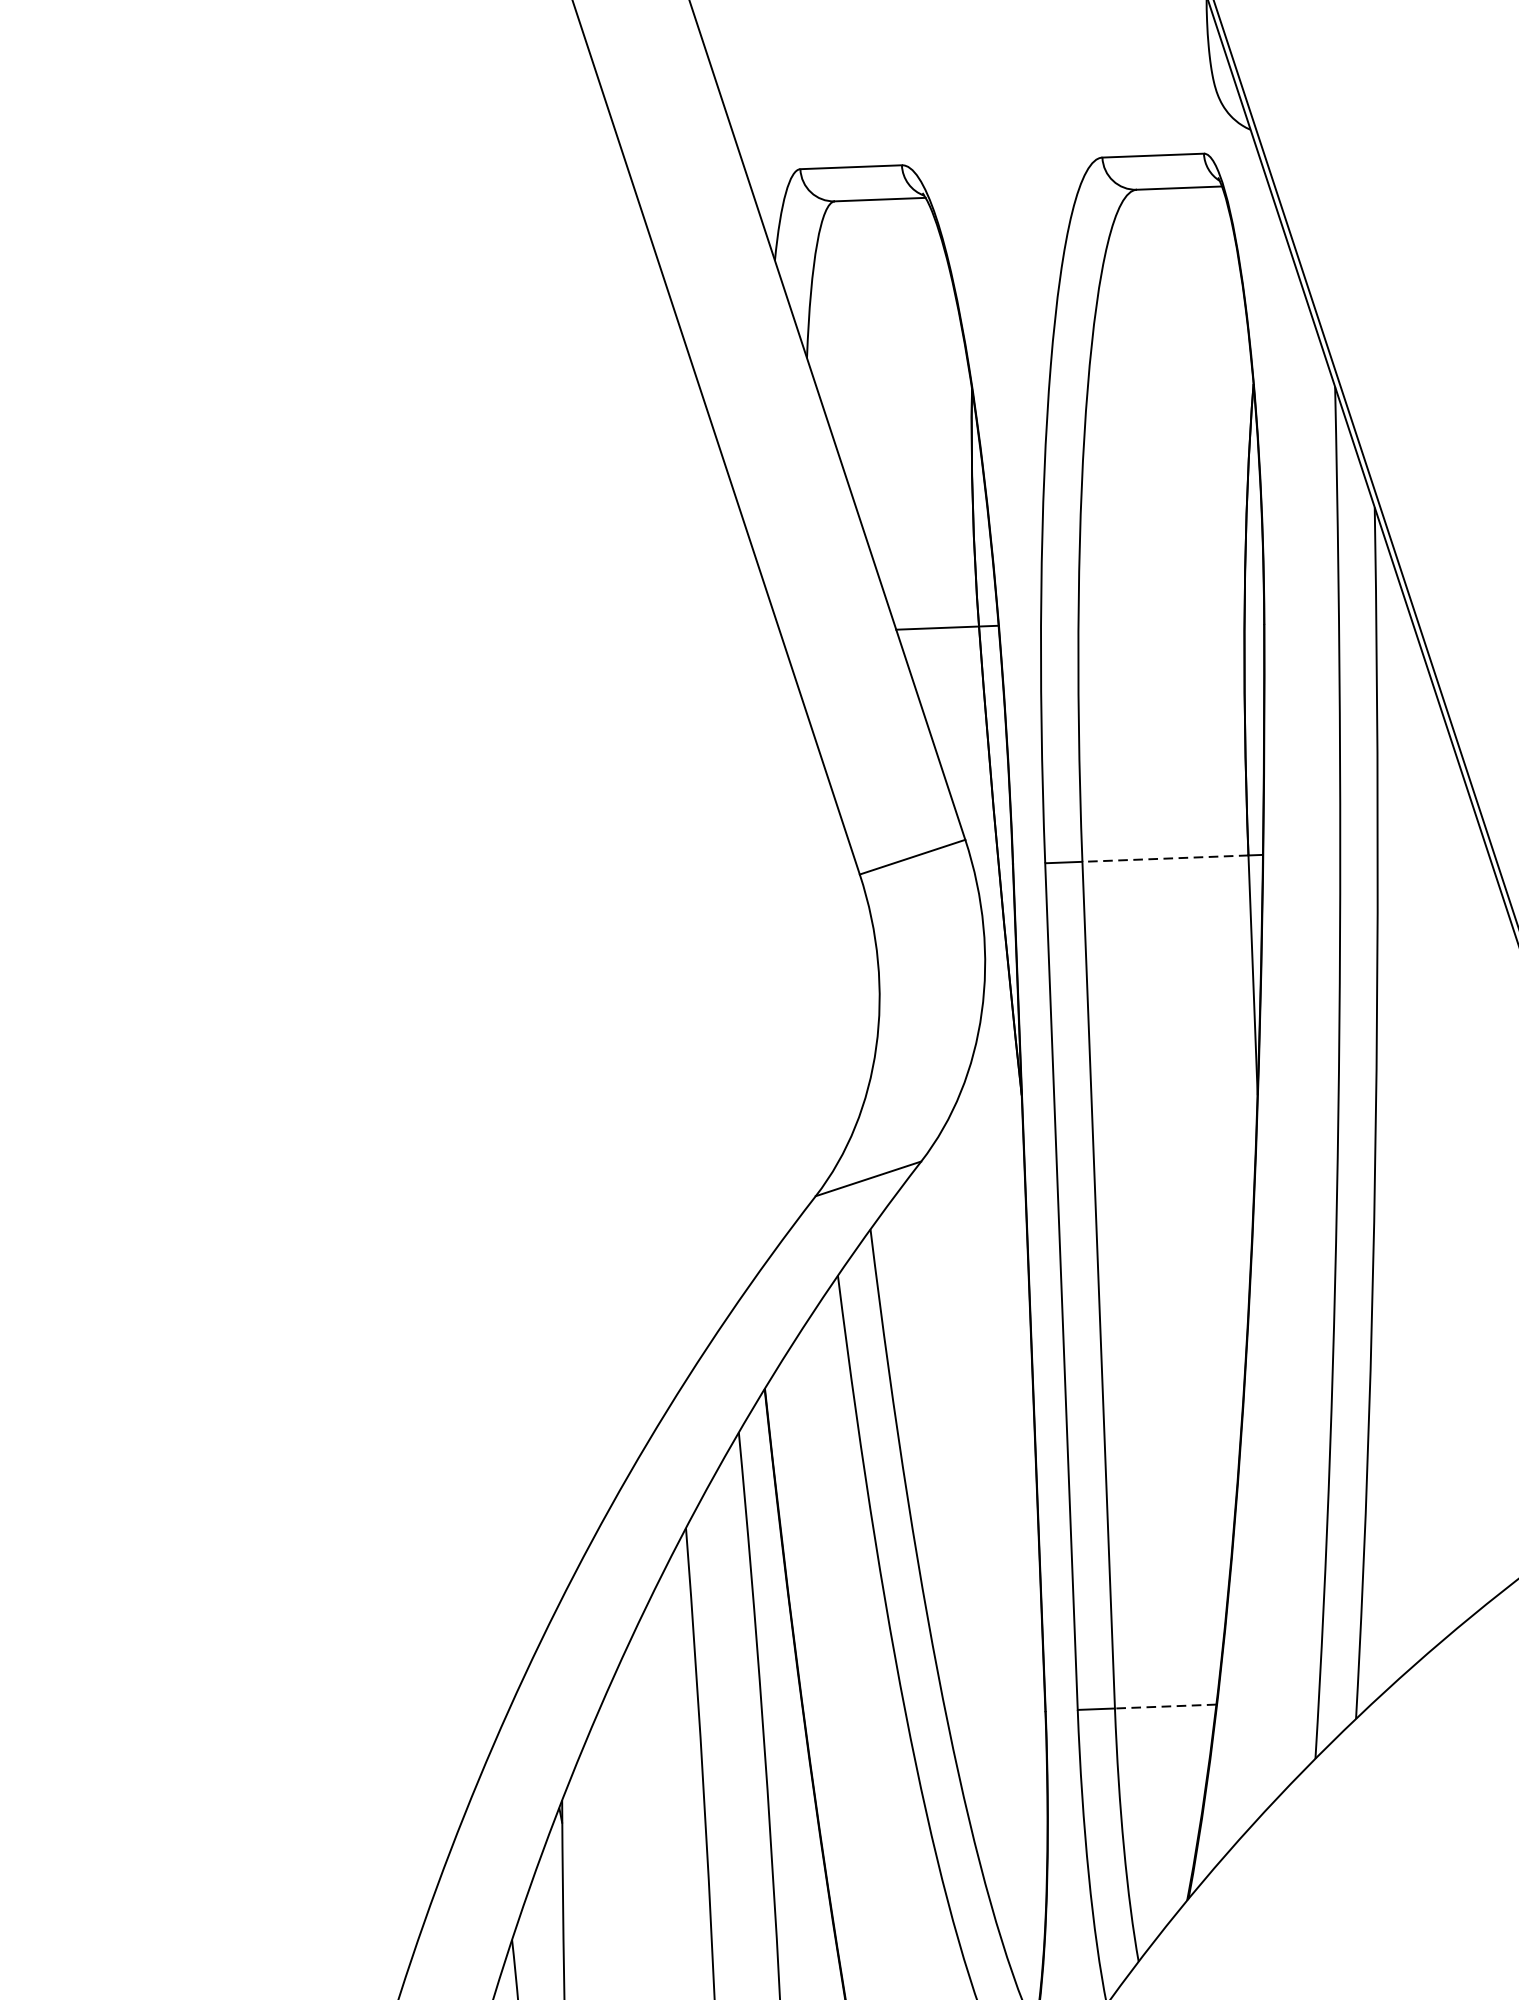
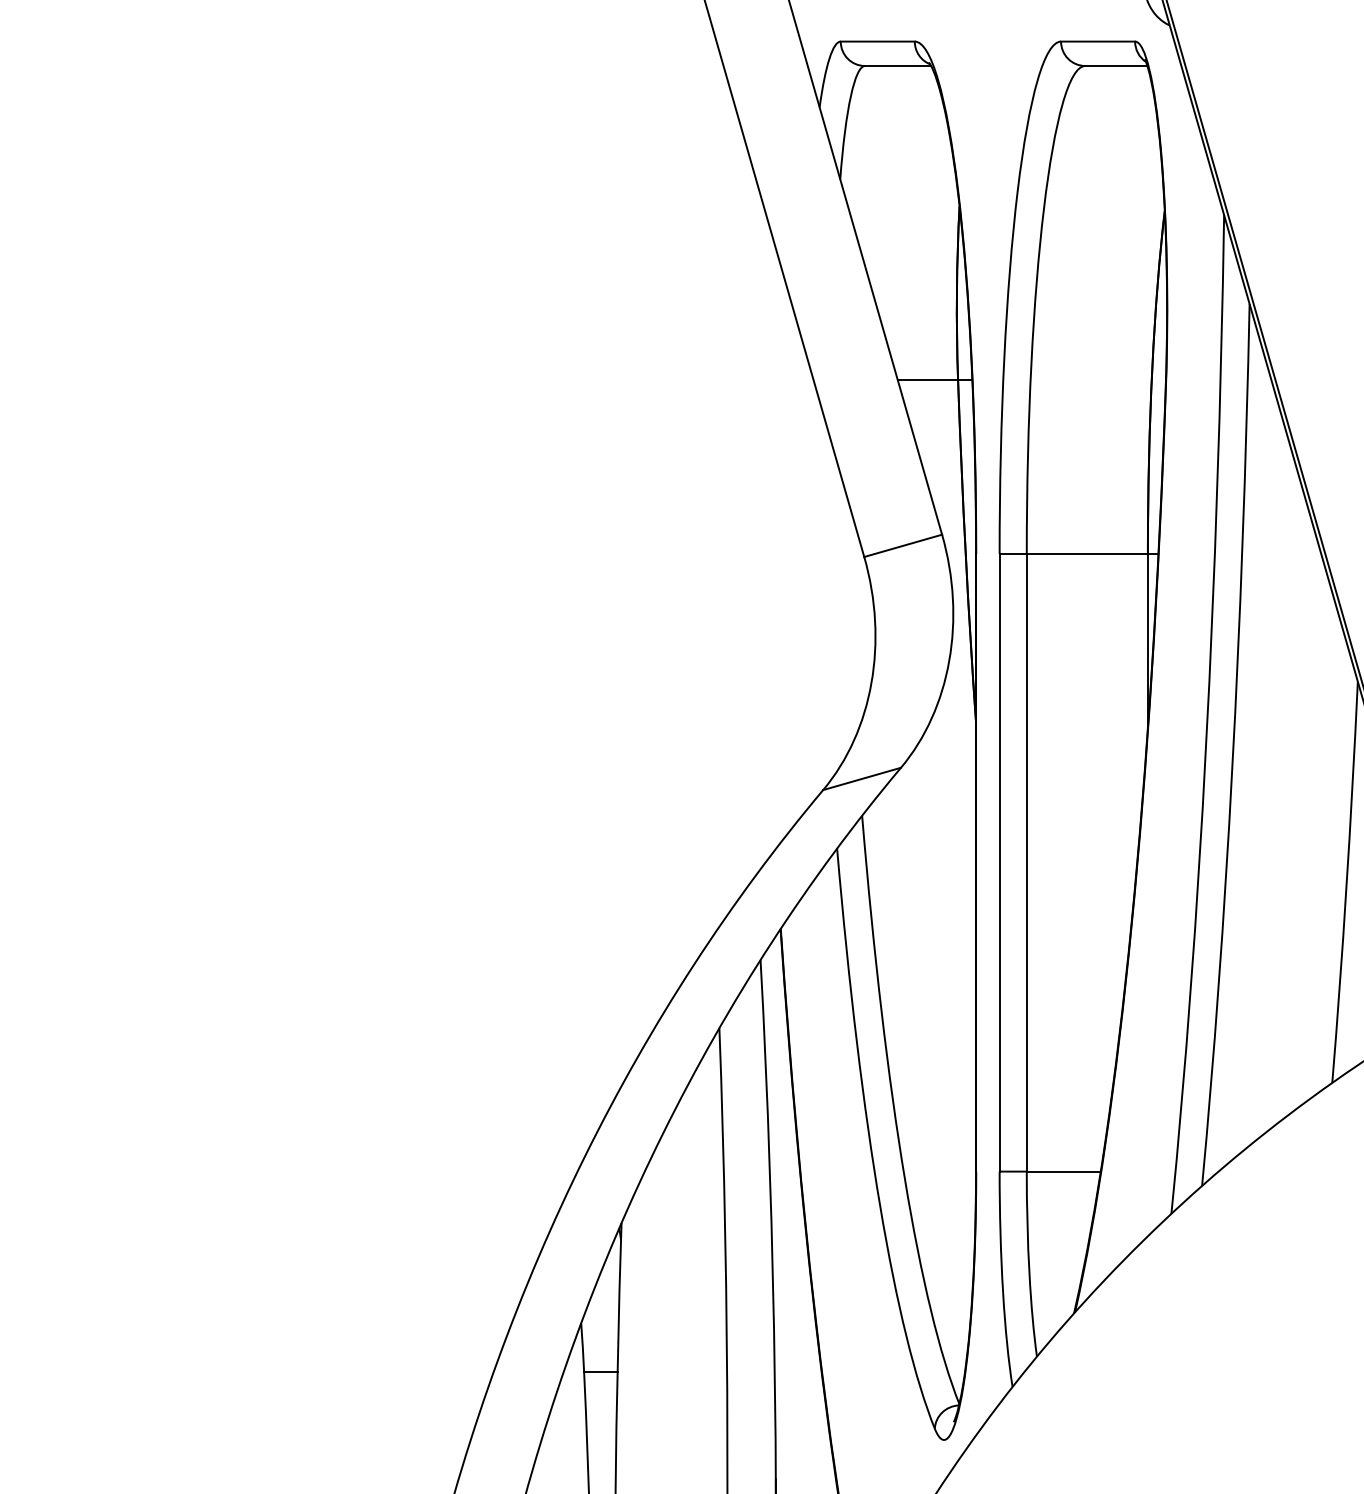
line: (1165, 859) -> (1087, 554), dashed -> solid
line: (1165, 1706) -> (1063, 1171), dashed -> solid

